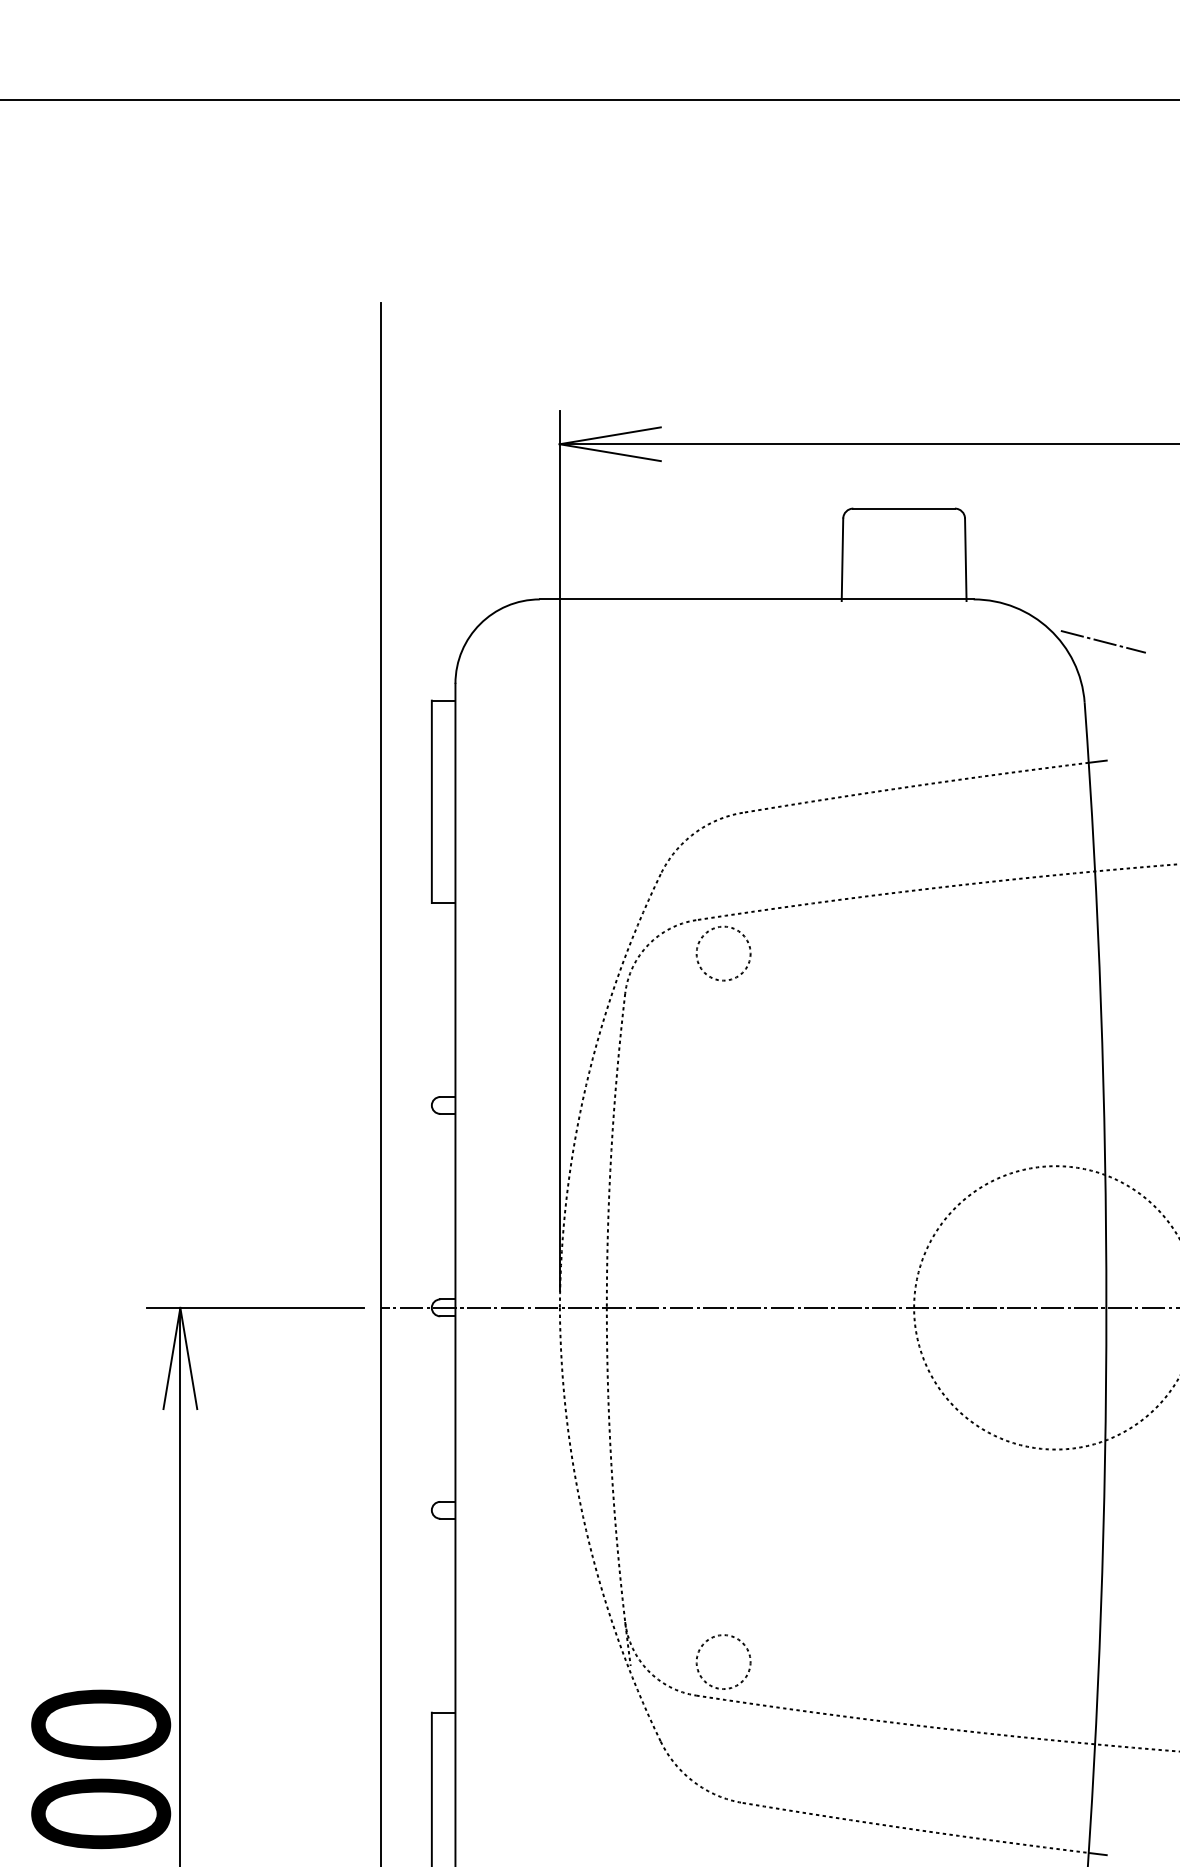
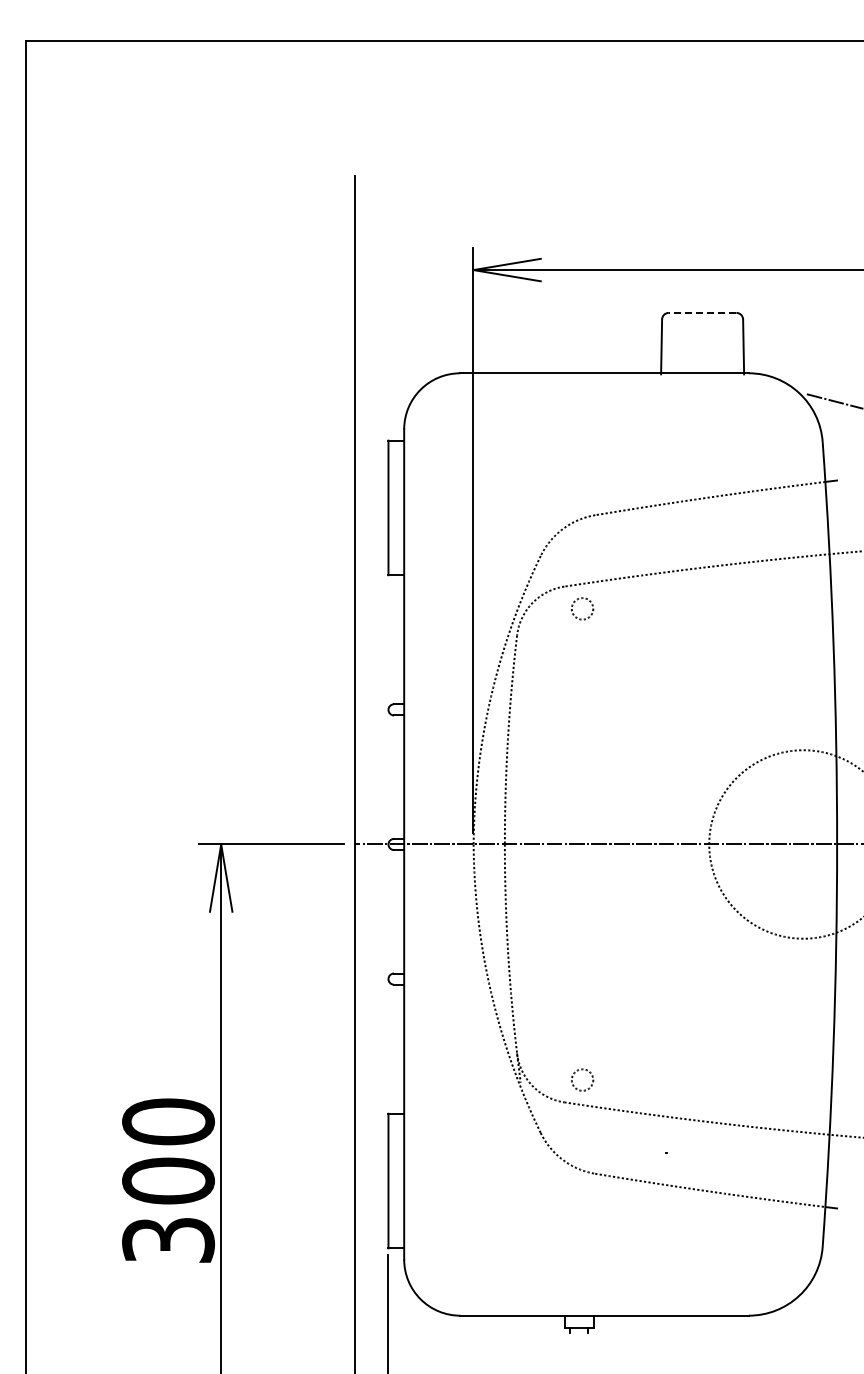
line: (903, 508) -> (702, 312), solid -> dashed
circle: (723, 953) -> (582, 608), size x0.6
circle: (723, 1662) -> (582, 1080), size x0.6

